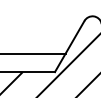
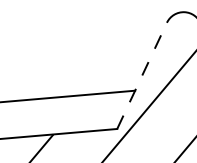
line: (69, 46) -> (141, 75), solid -> dashed

